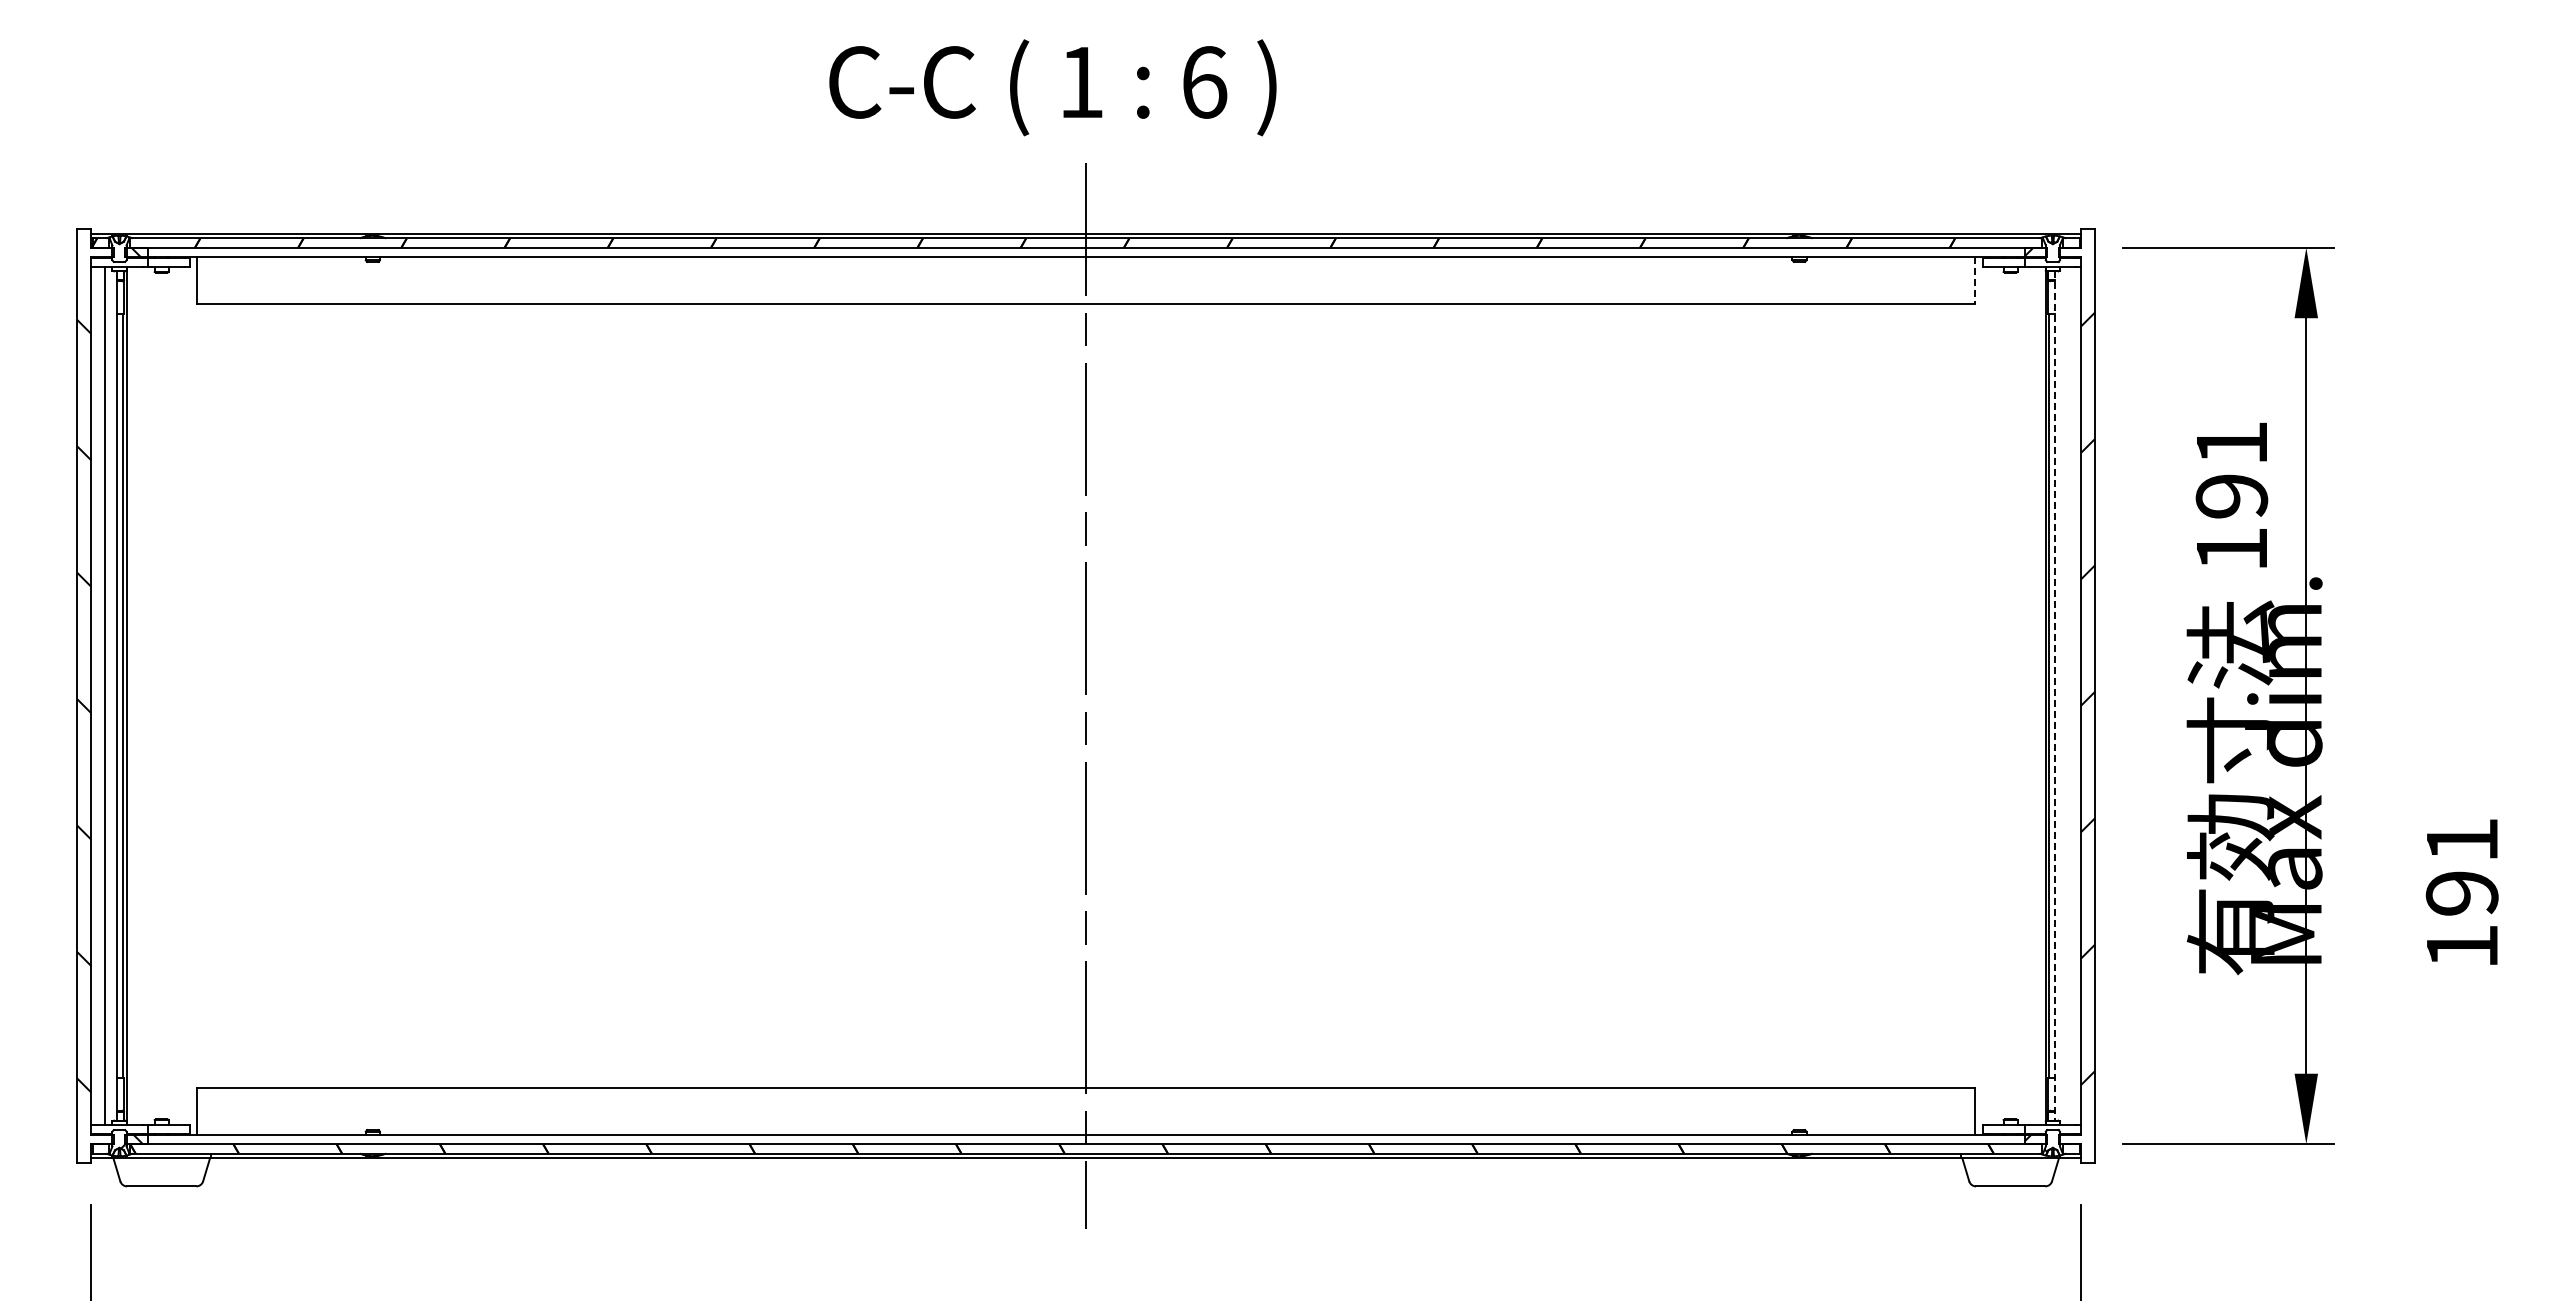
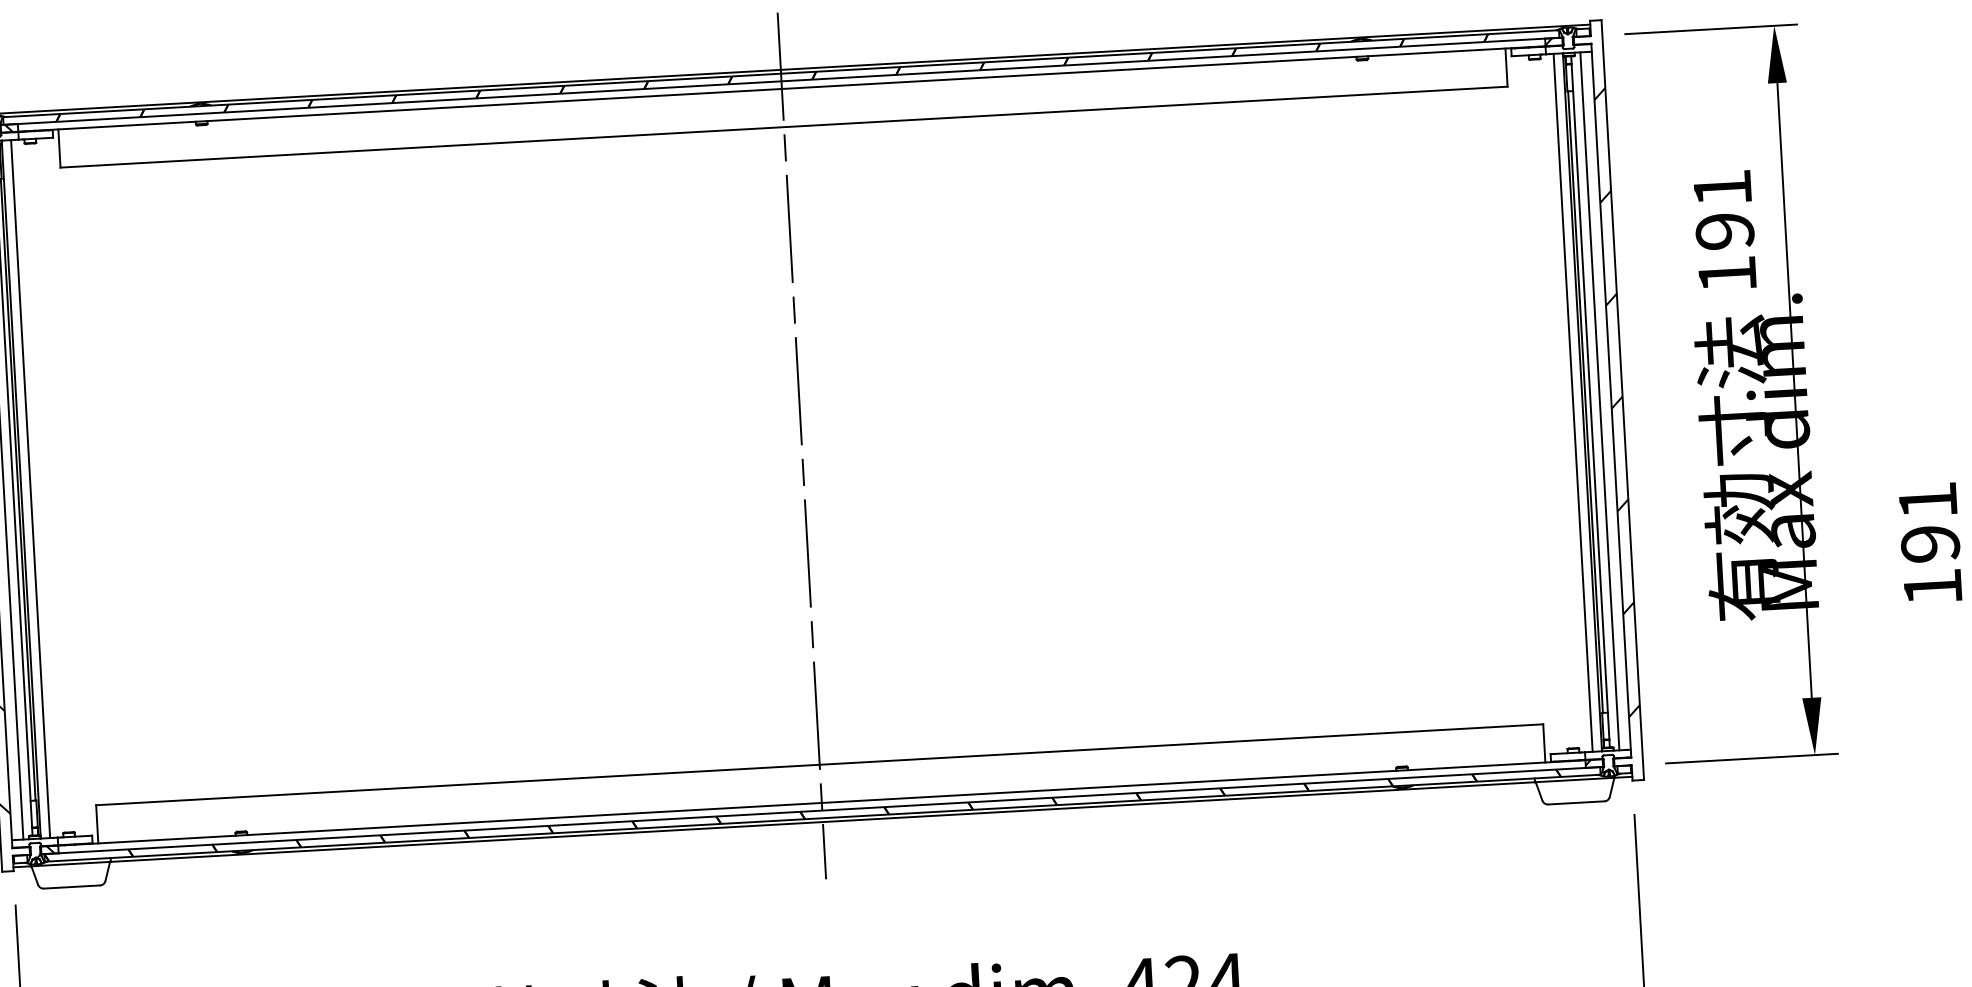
line: (1975, 281) -> (1506, 68), dashed -> solid
line: (138, 695) -> (30, 488), added
line: (2034, 695) -> (1573, 402), added
line: (2066, 695) -> (1599, 400), added
line: (2055, 696) -> (1590, 402), dashed -> solid

